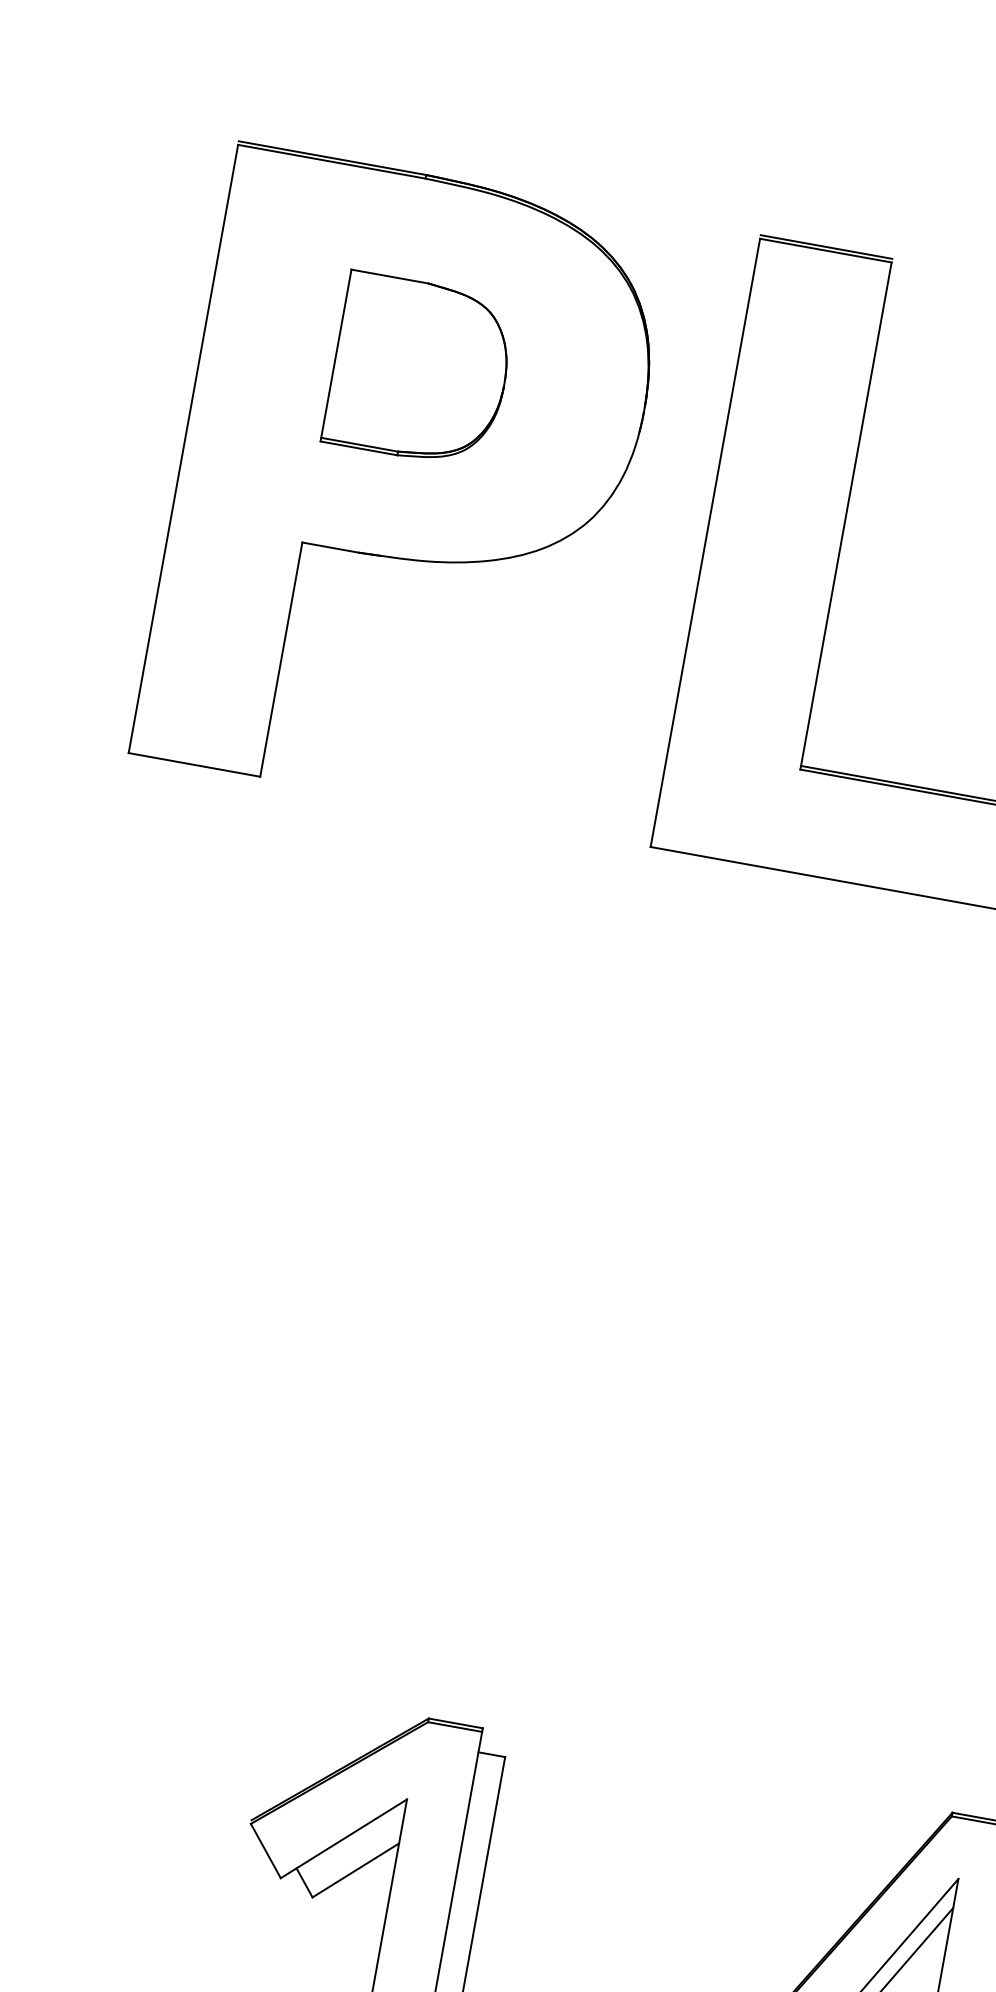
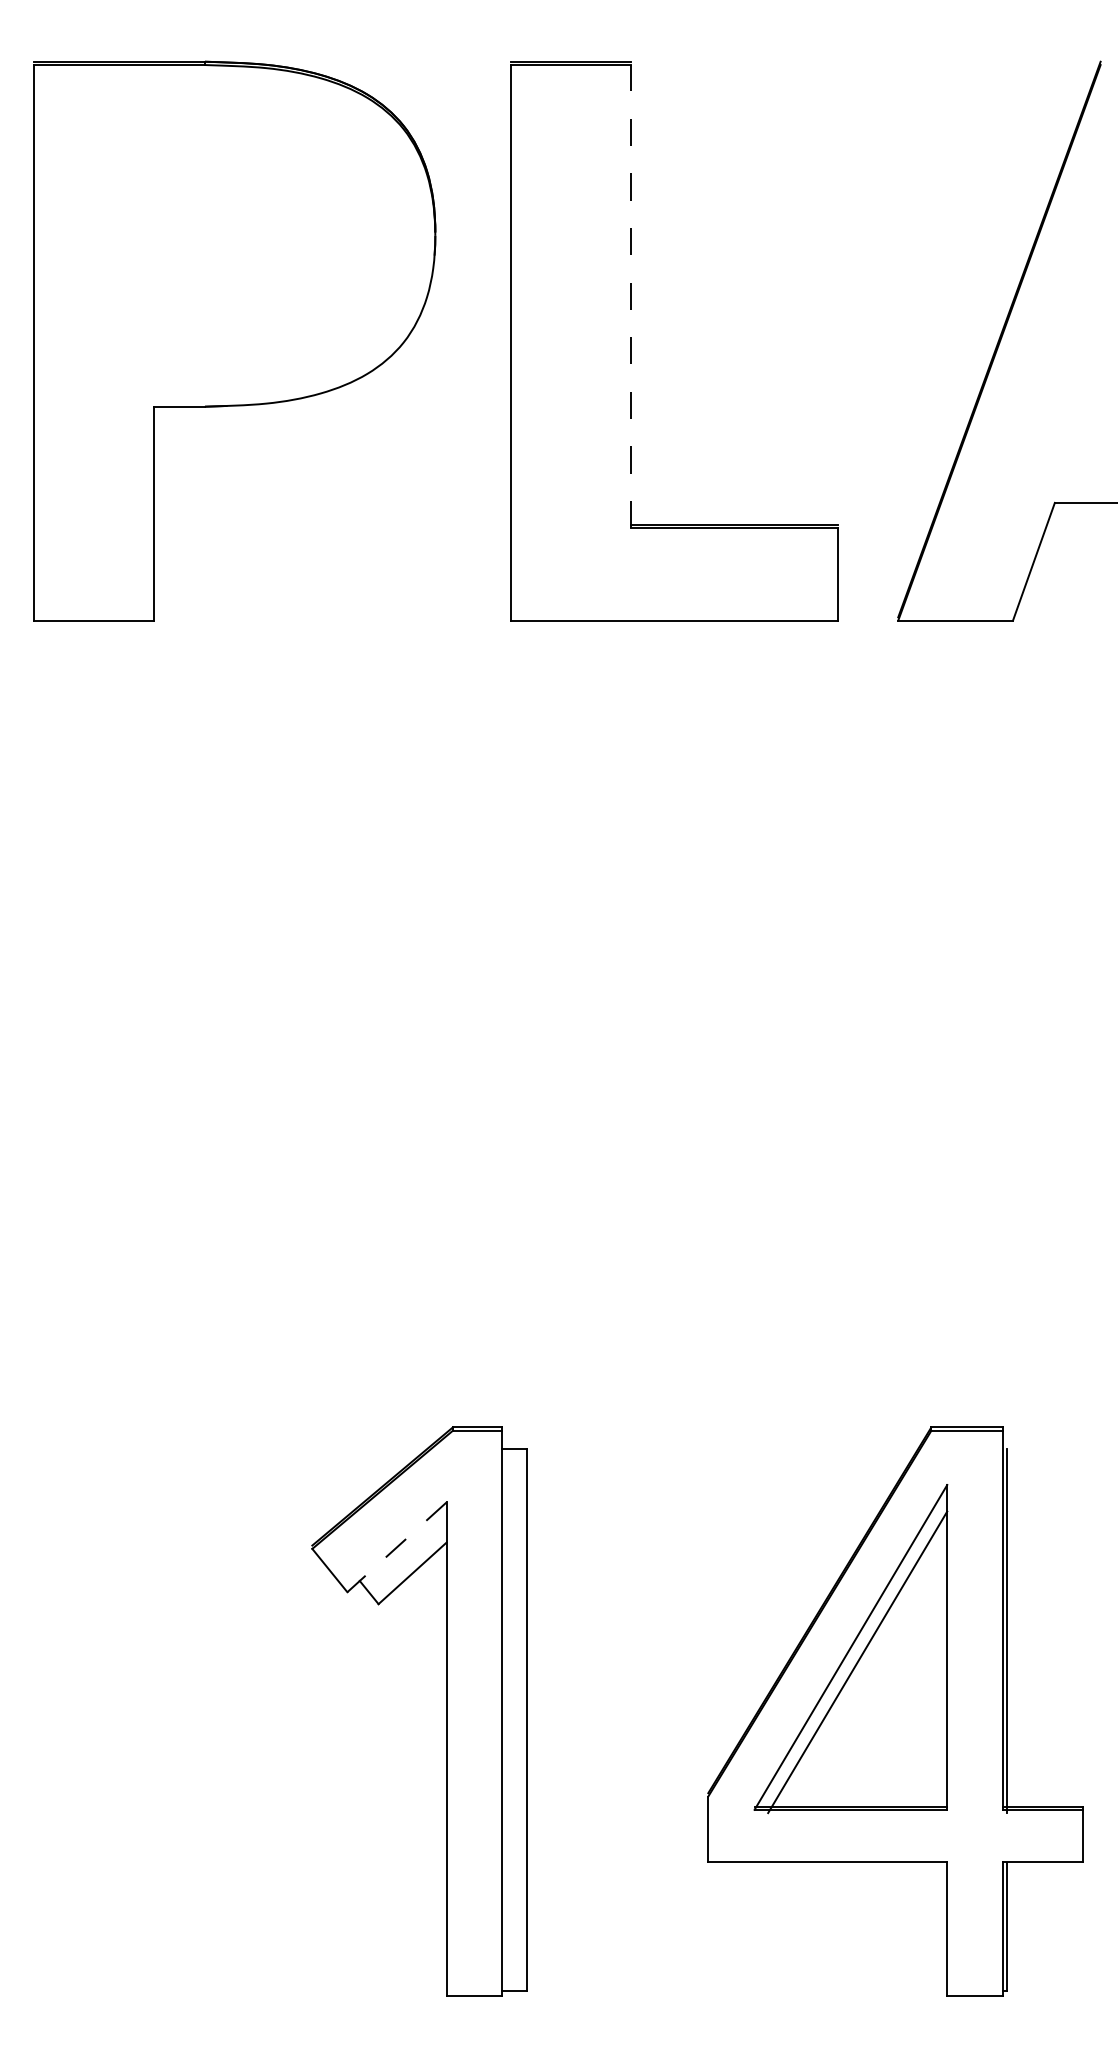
part: (420, 370) -> (230, 235), removed
line: (845, 515) -> (630, 296), solid -> dashed
line: (343, 1838) -> (396, 1547), solid -> dashed

